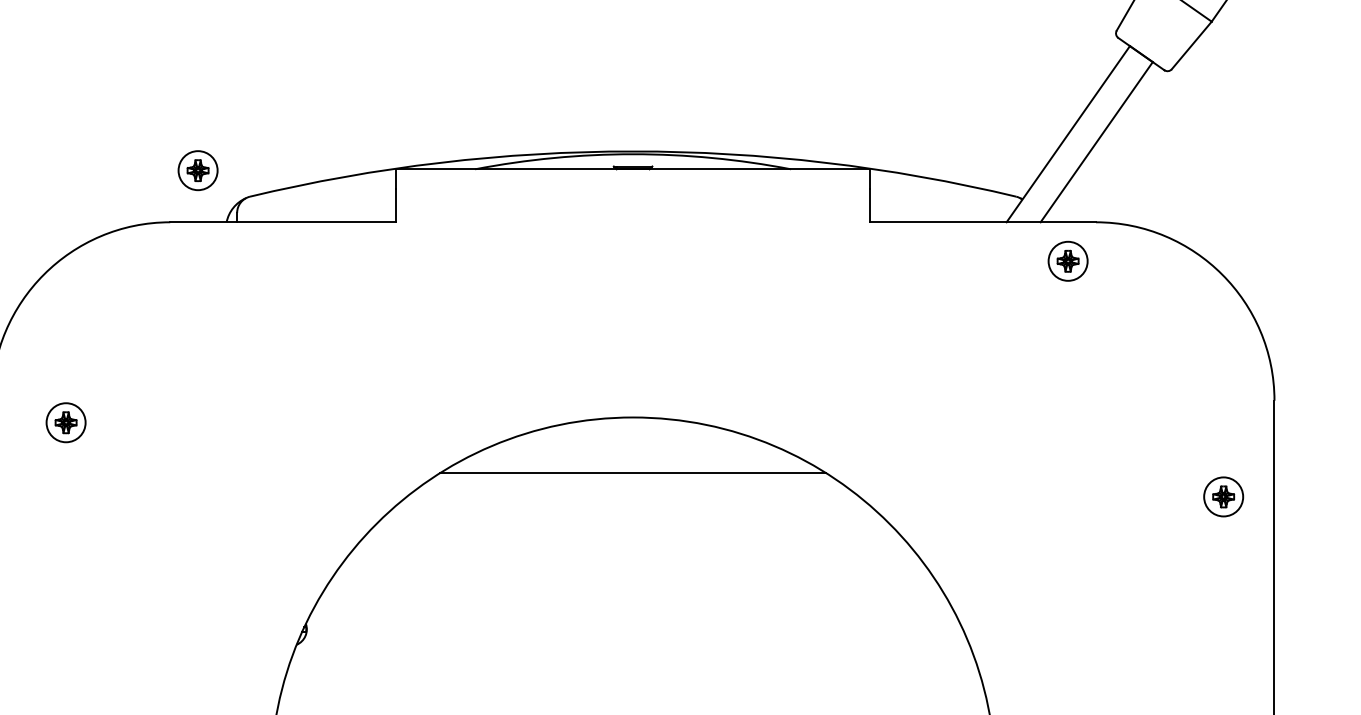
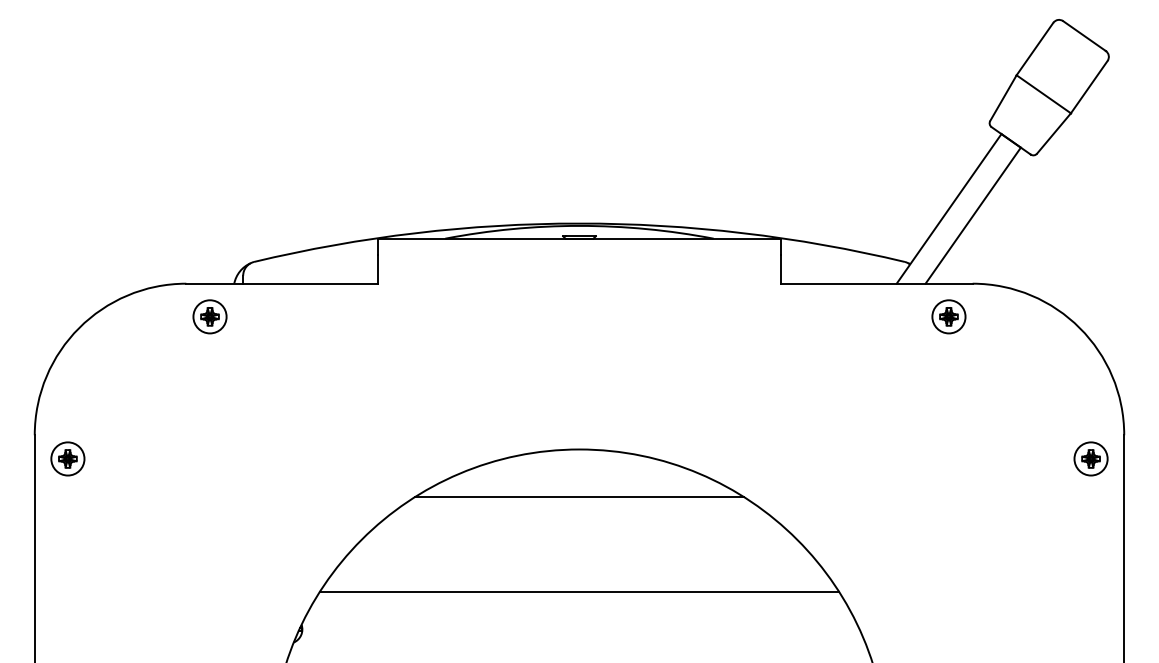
part: (197, 170) -> (209, 316), moved
part: (65, 422) -> (67, 458), moved
part: (1222, 496) -> (1090, 458), moved
line: (633, 584) -> (579, 591), added

